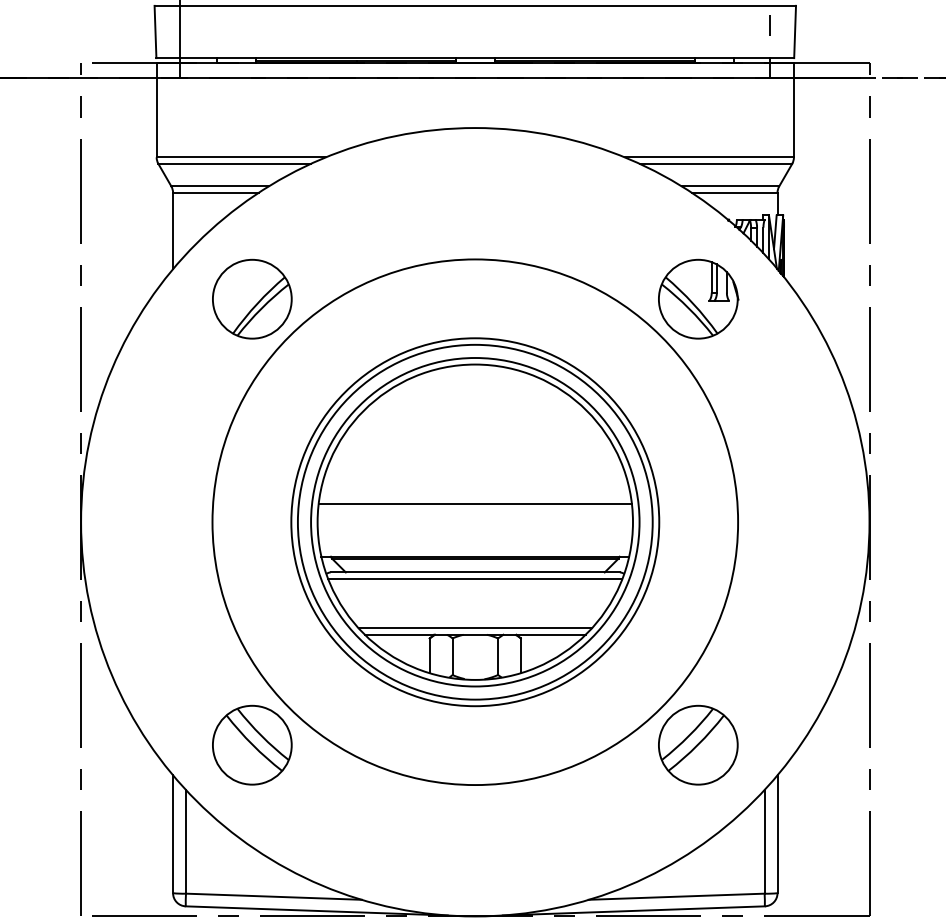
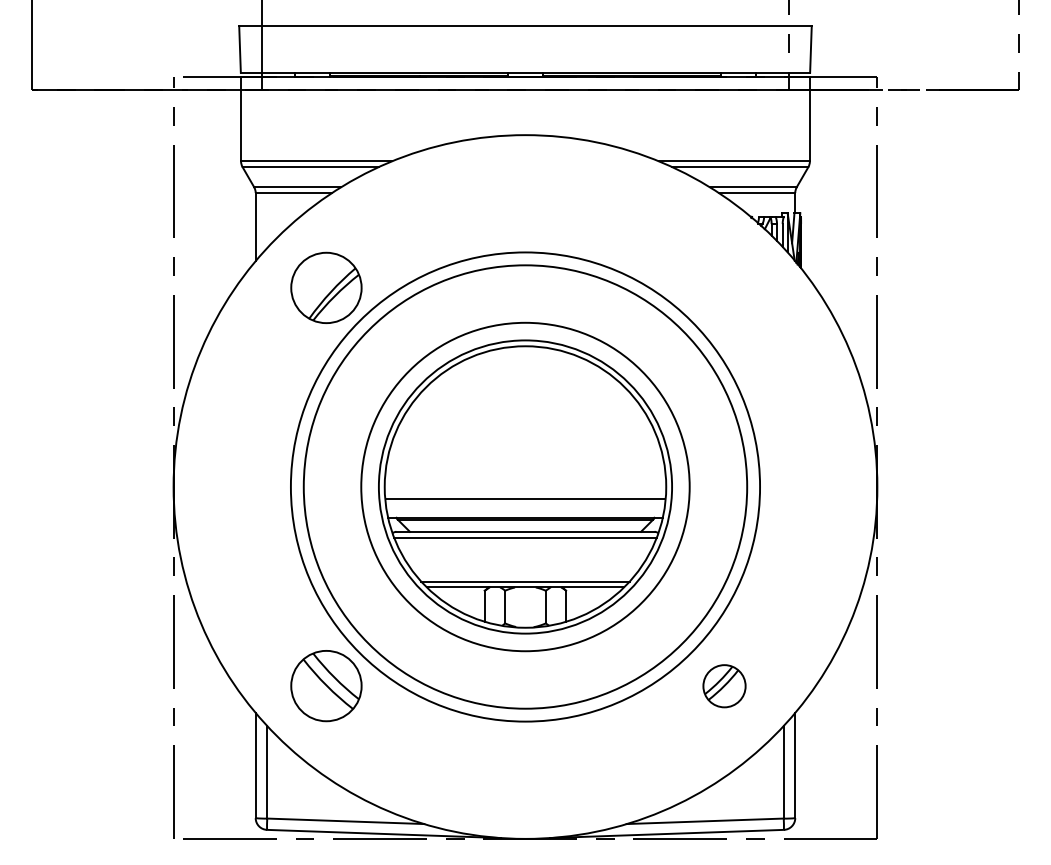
part: (698, 298) -> (724, 287), removed
line: (475, 503) -> (525, 498), moved
circle: (475, 521) -> (525, 486), size x1.4
part: (698, 745) -> (724, 686), size x0.6

